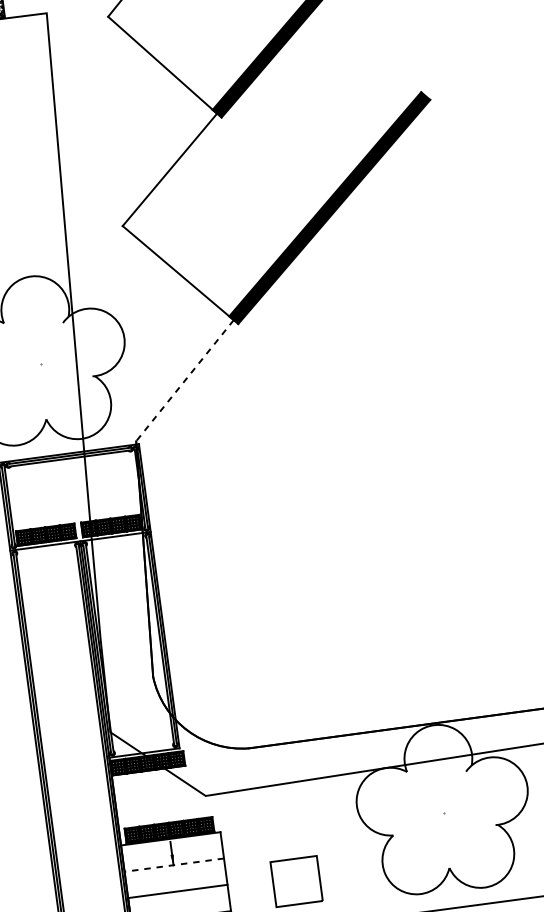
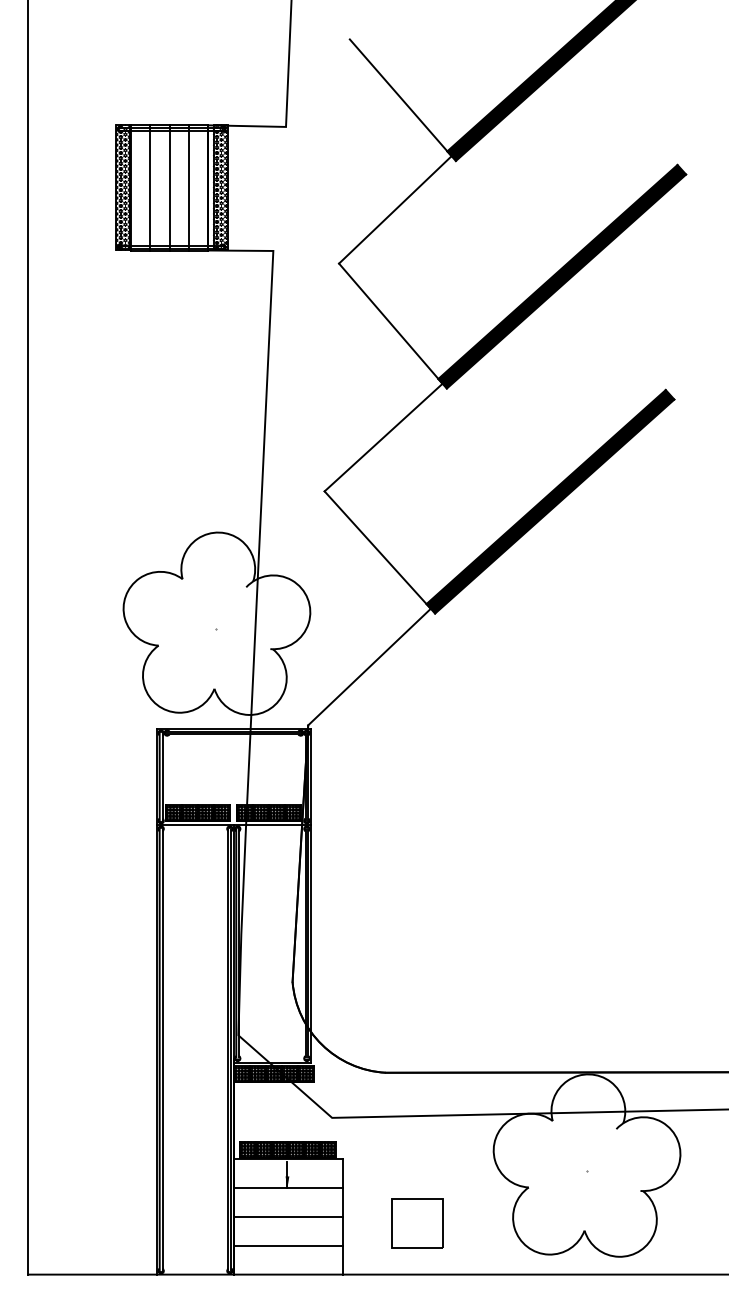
line: (185, 381) -> (369, 667), dashed -> solid
line: (174, 864) -> (288, 1187), dashed -> solid

